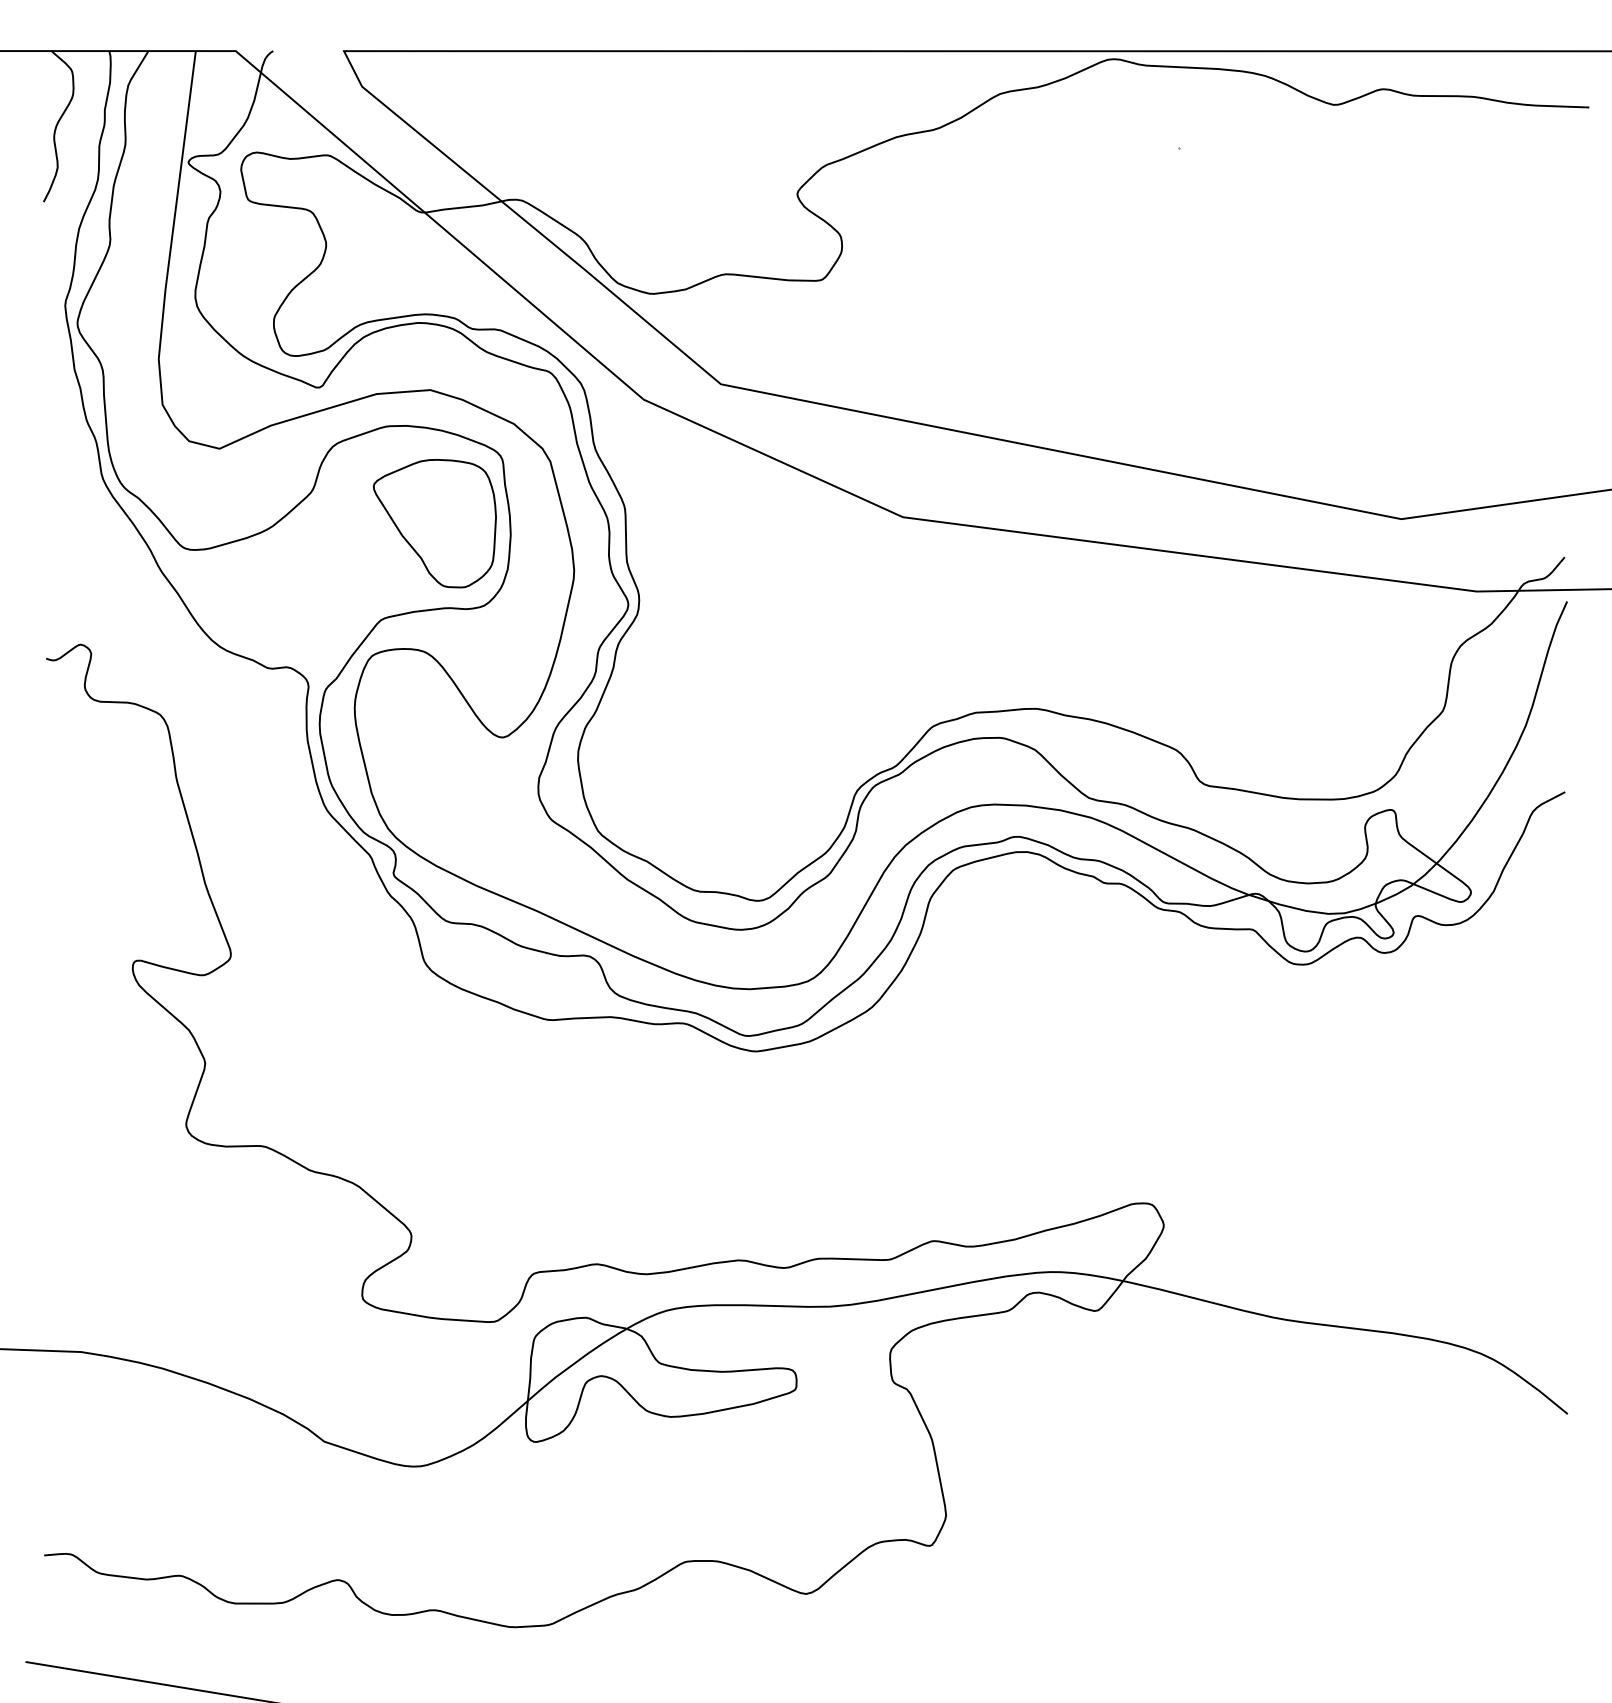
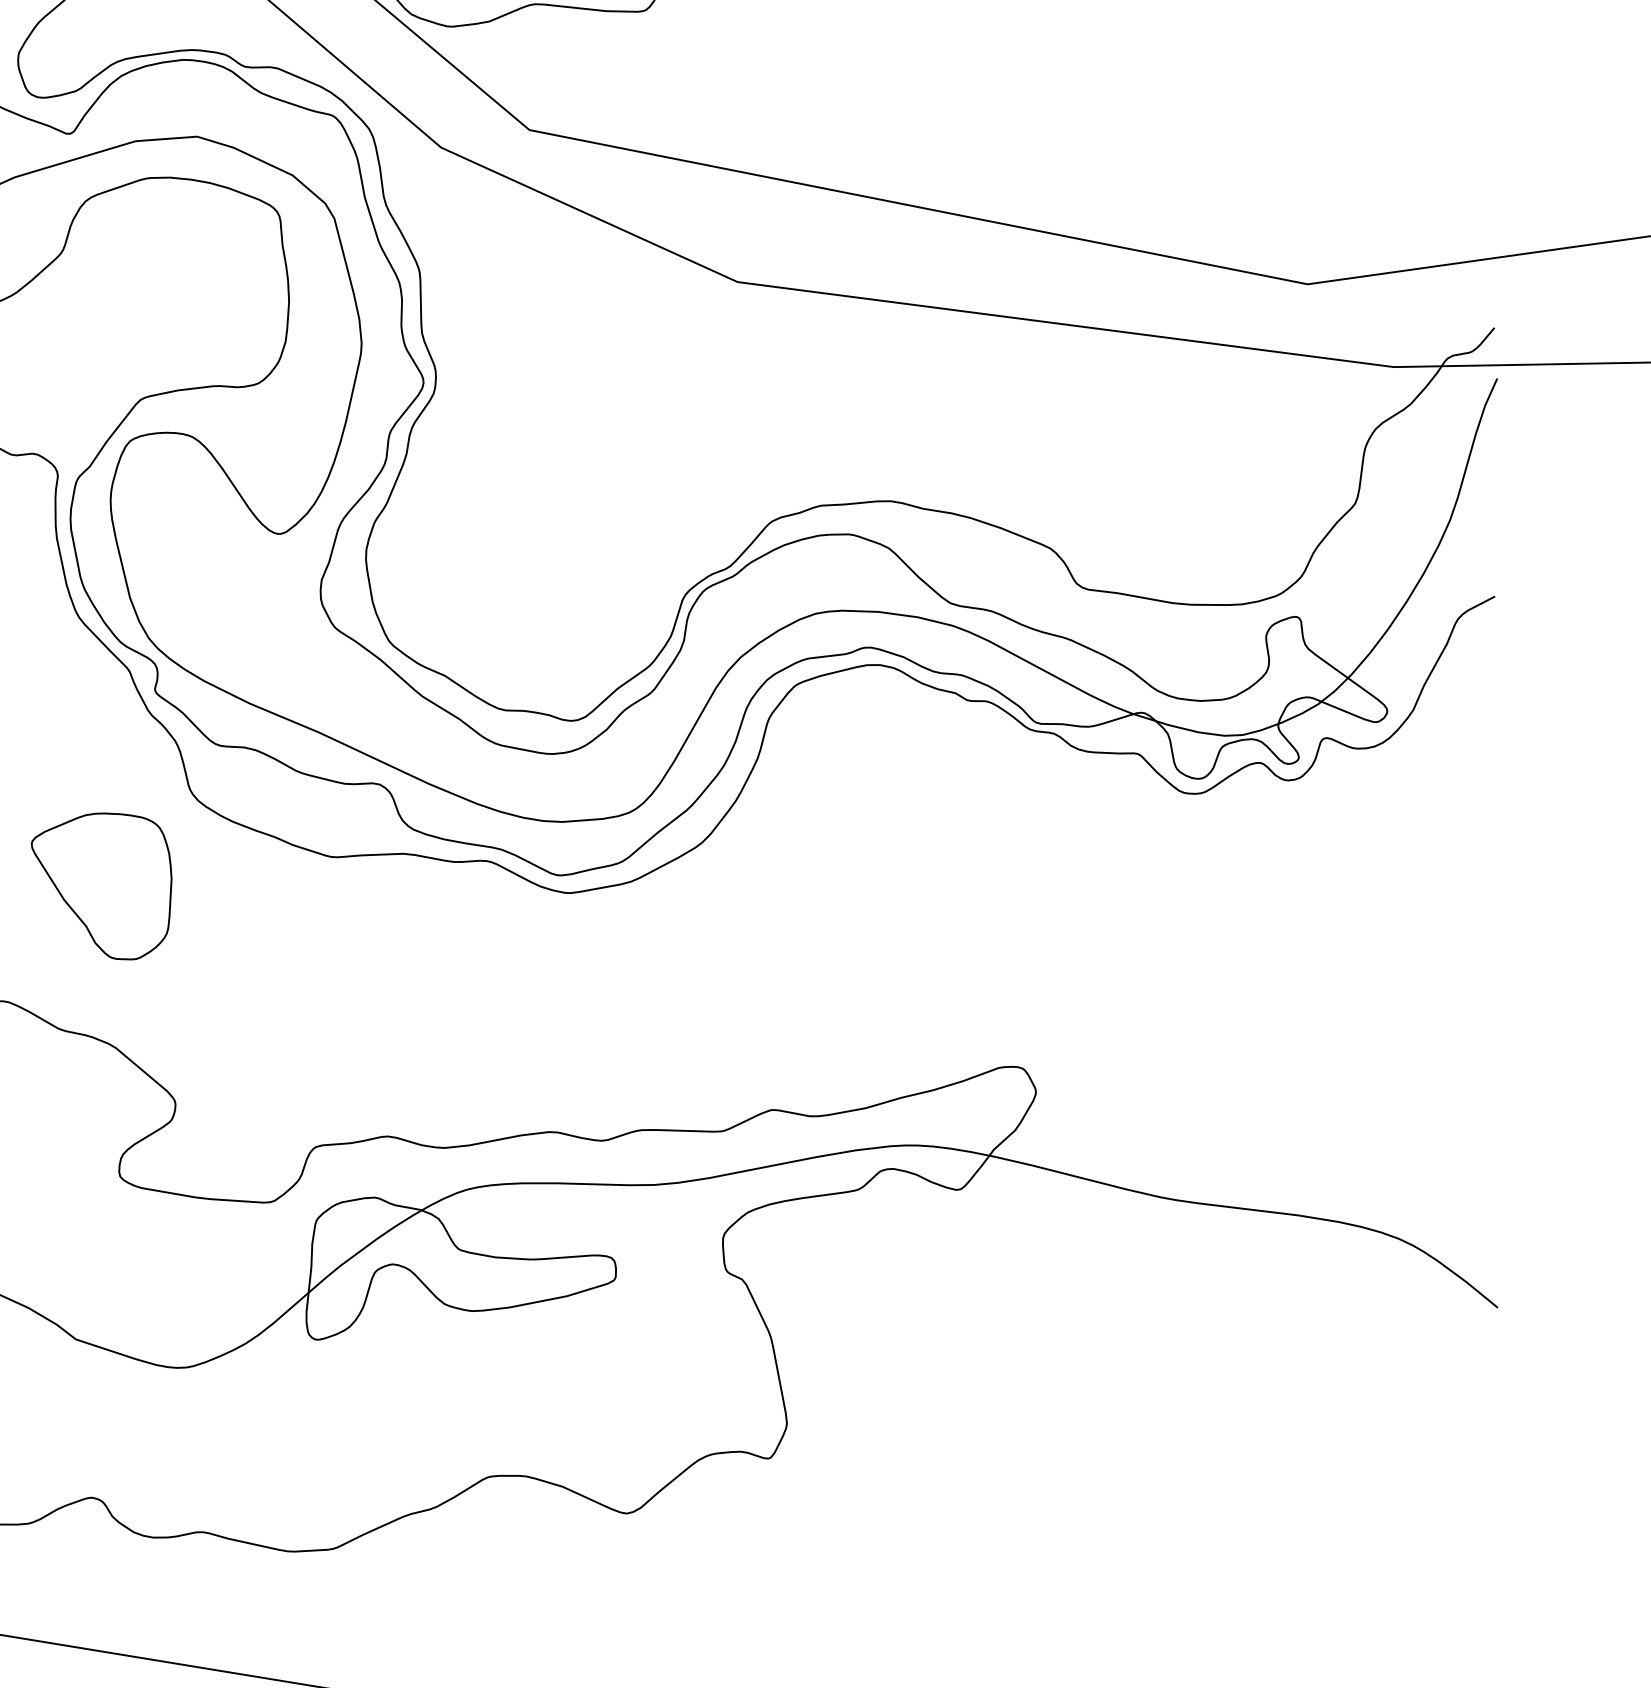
part: (434, 523) -> (101, 886), moved

